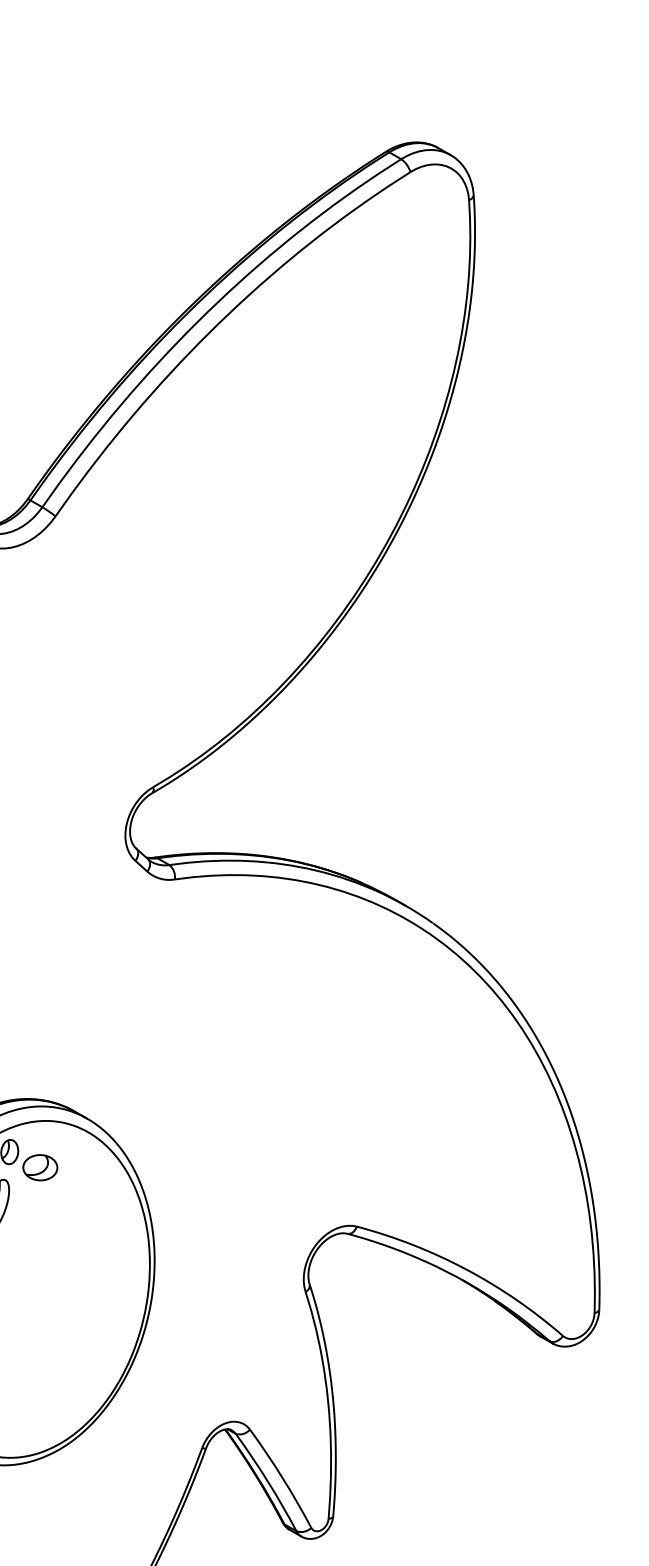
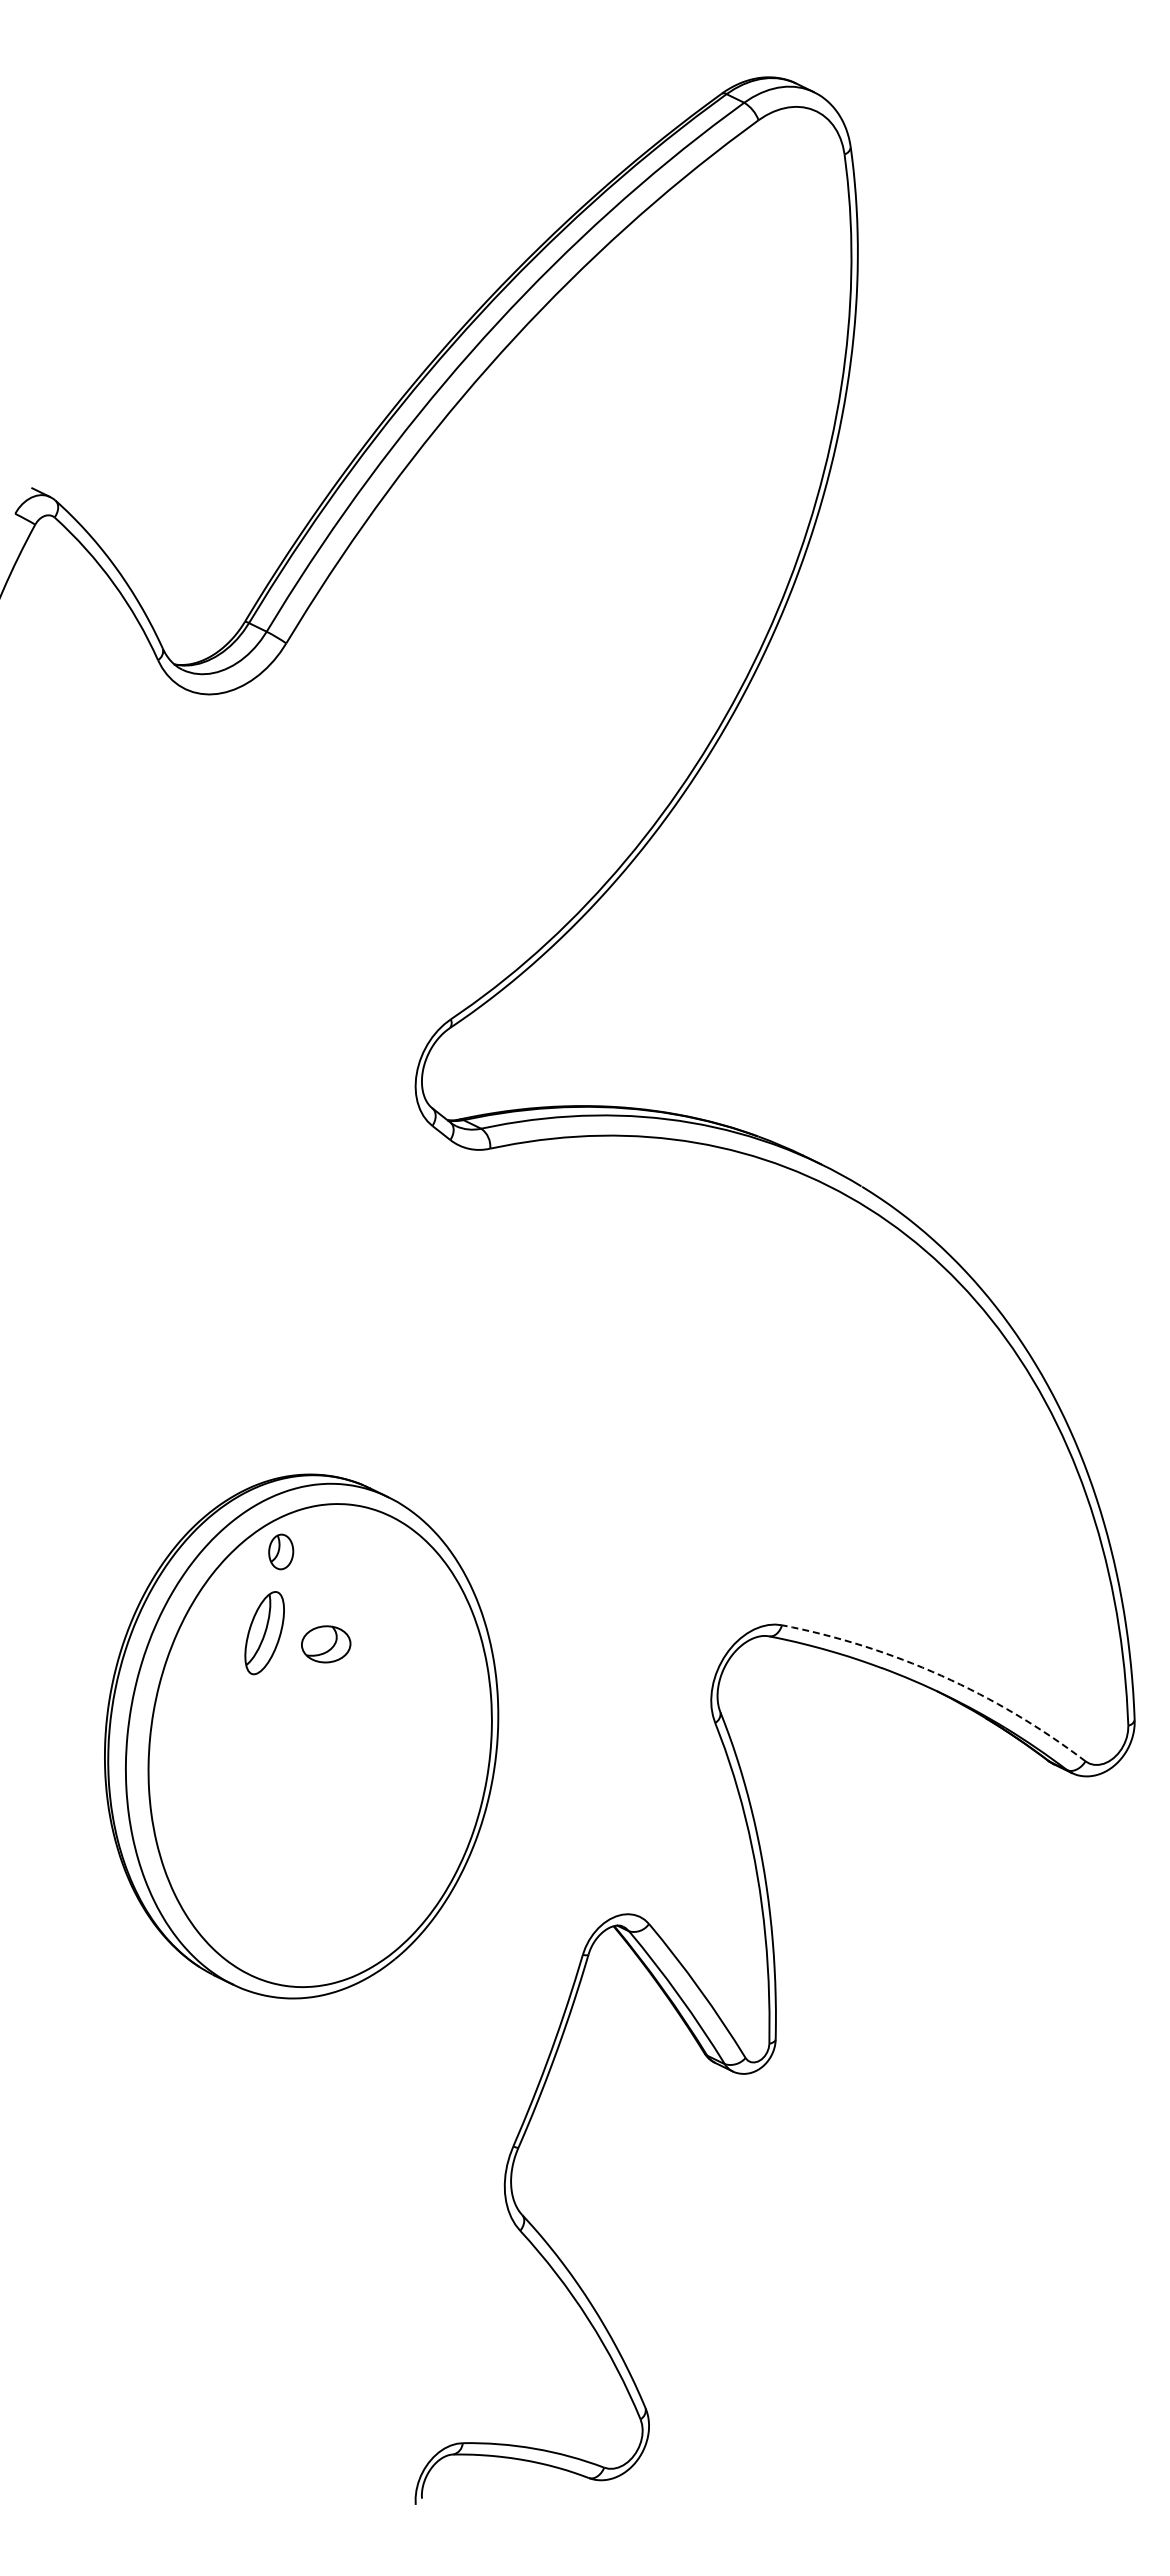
part: (40, 1167) -> (326, 1644), moved
arc: (466, 1269) -> (941, 1675), solid -> dashed

